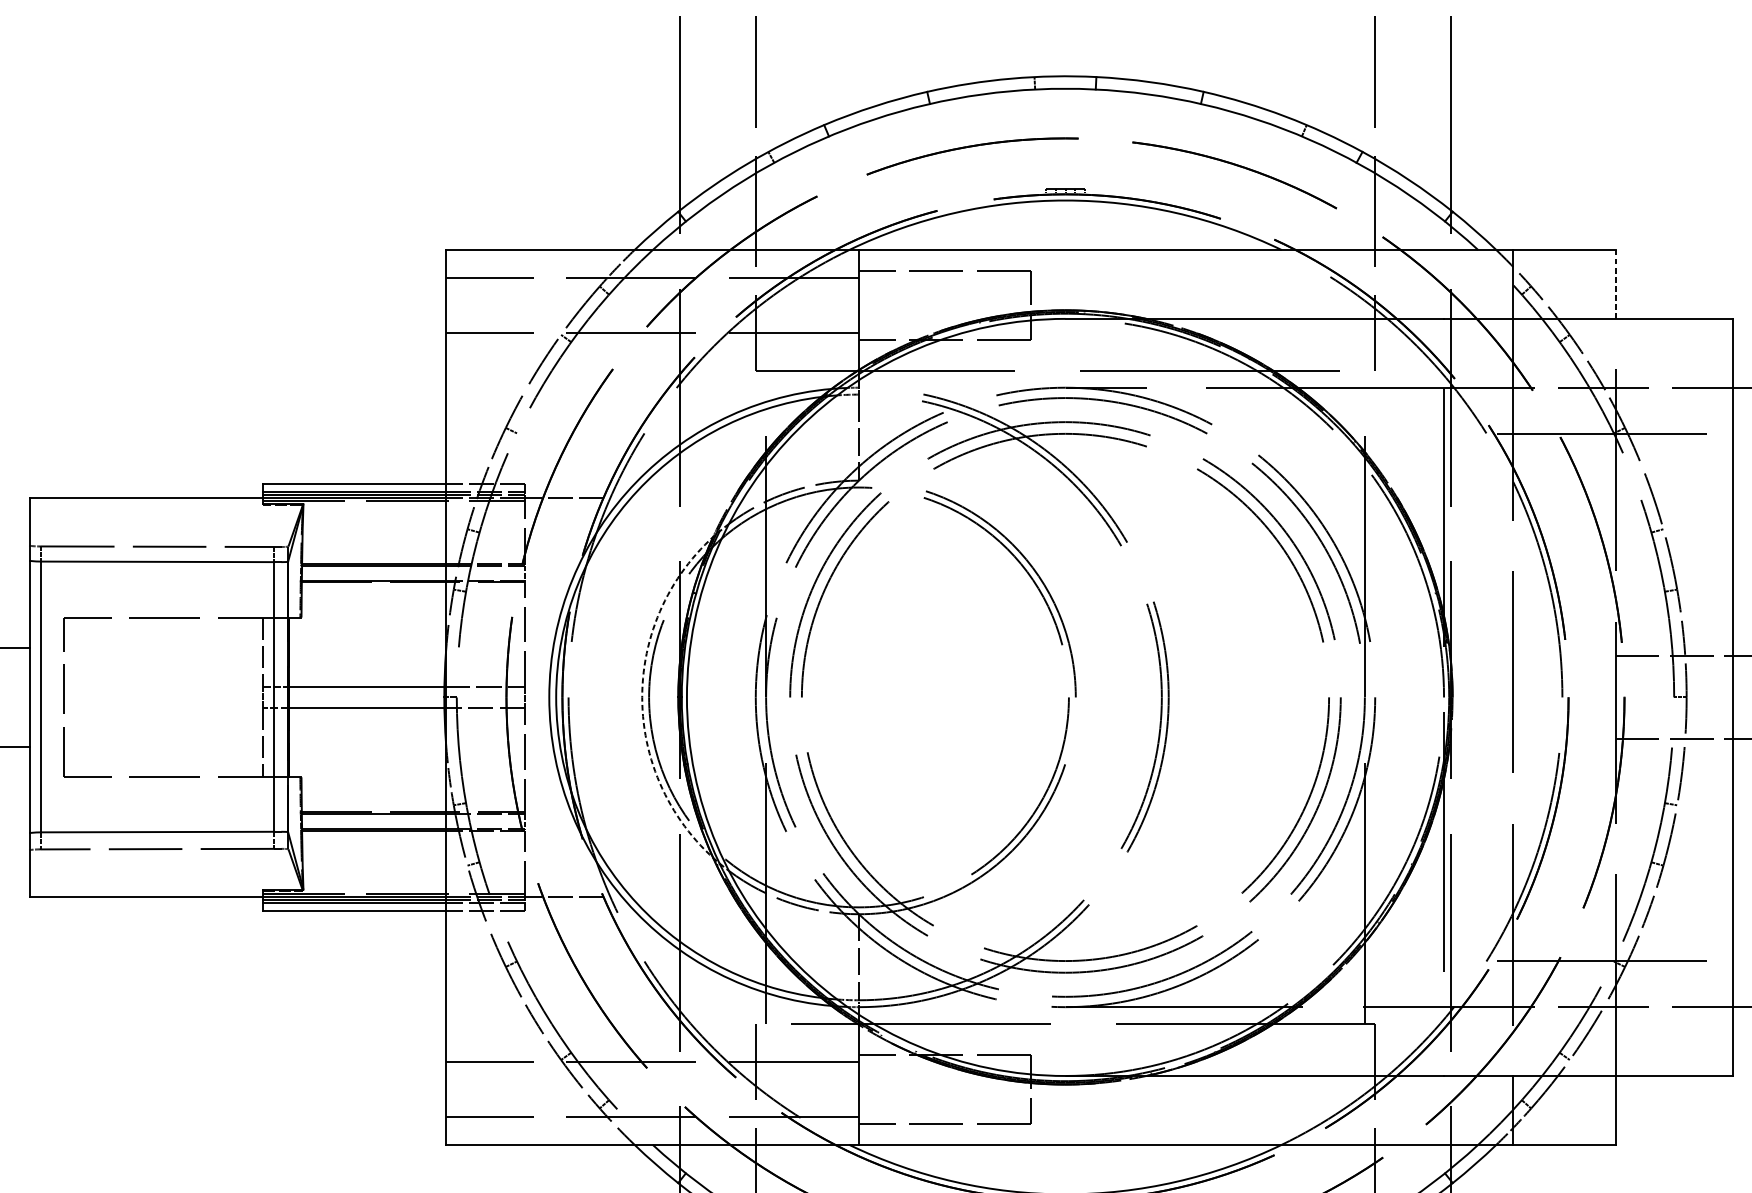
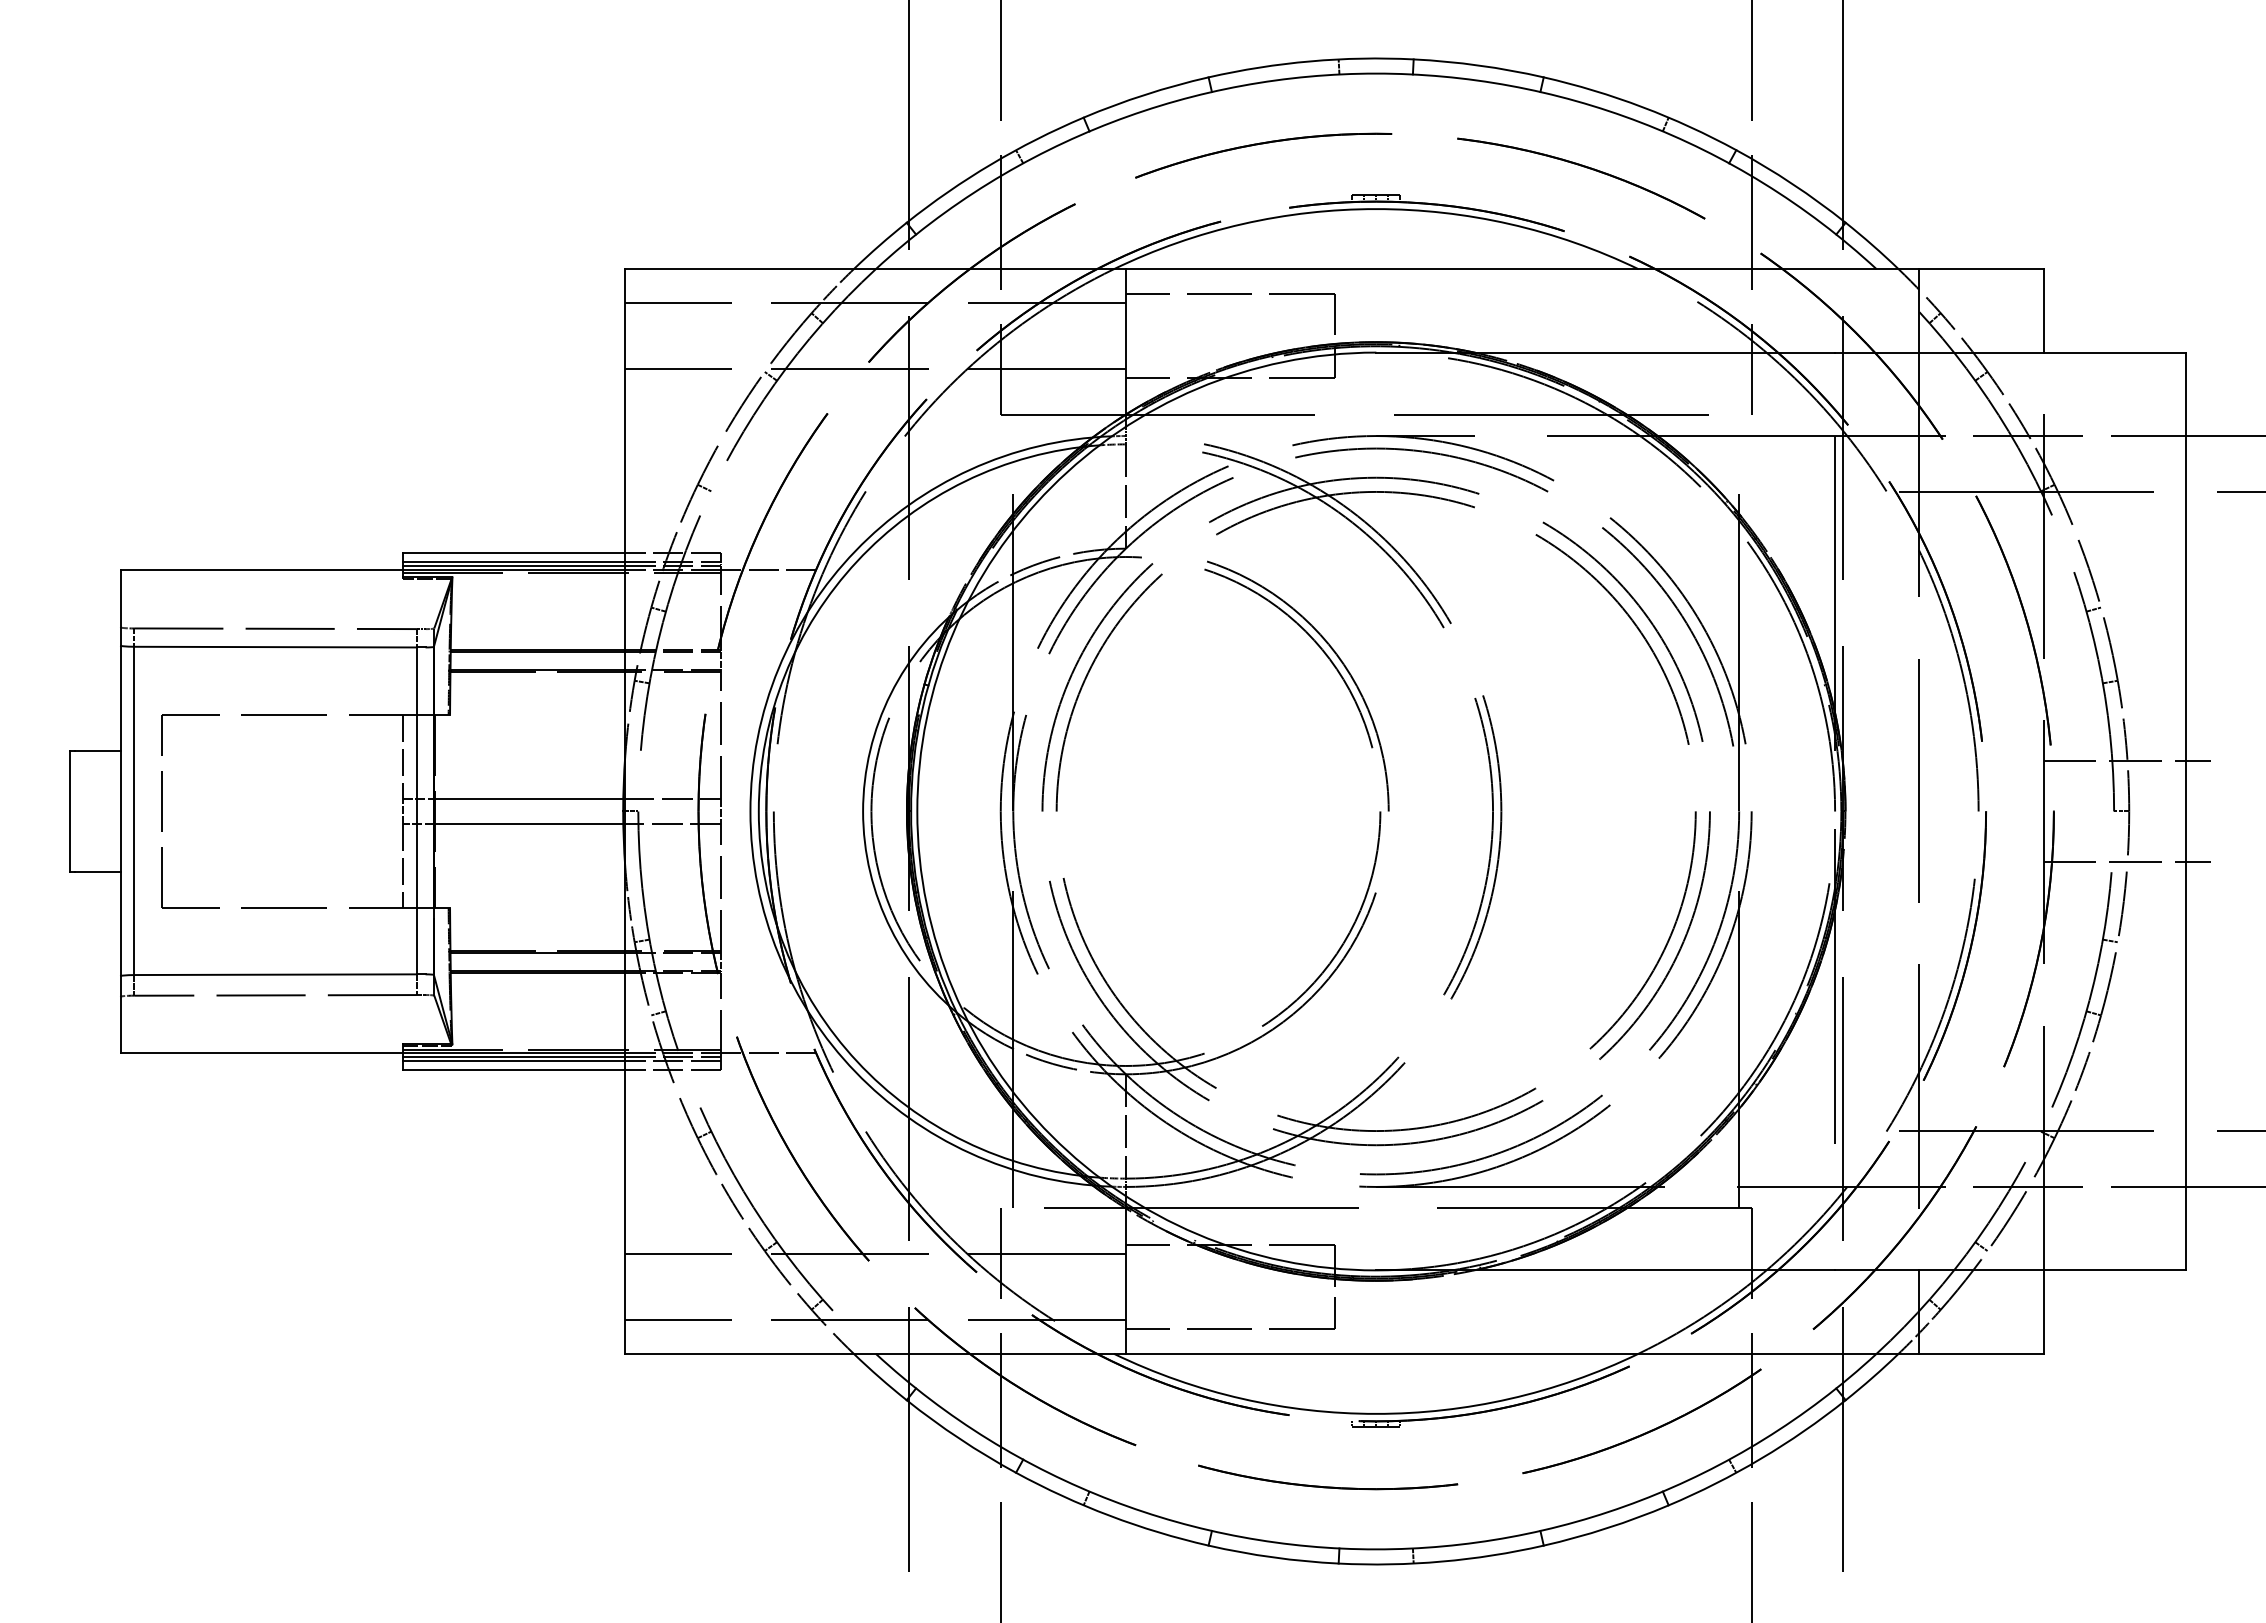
line: (1615, 284) -> (2043, 310), dashed -> solid
arc: (642, 697) -> (863, 811), dashed -> solid

